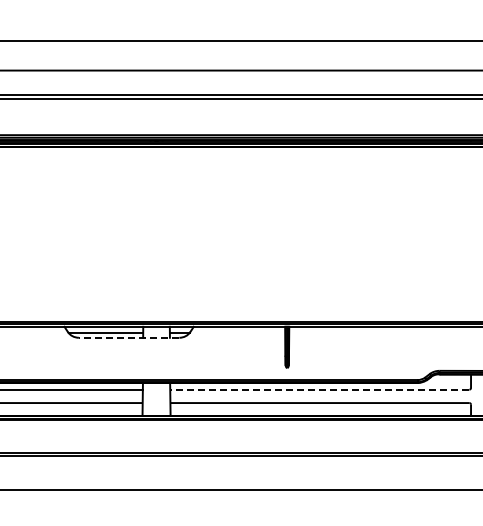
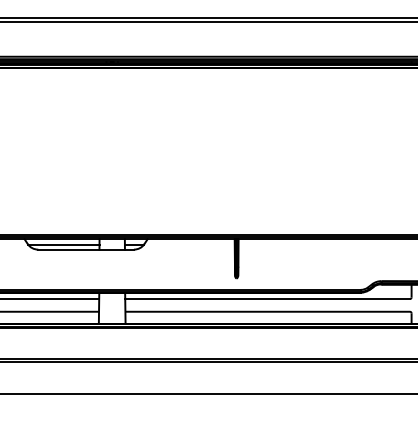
line: (128, 337) -> (85, 249), dashed -> solid
line: (319, 389) -> (267, 298), dashed -> solid

